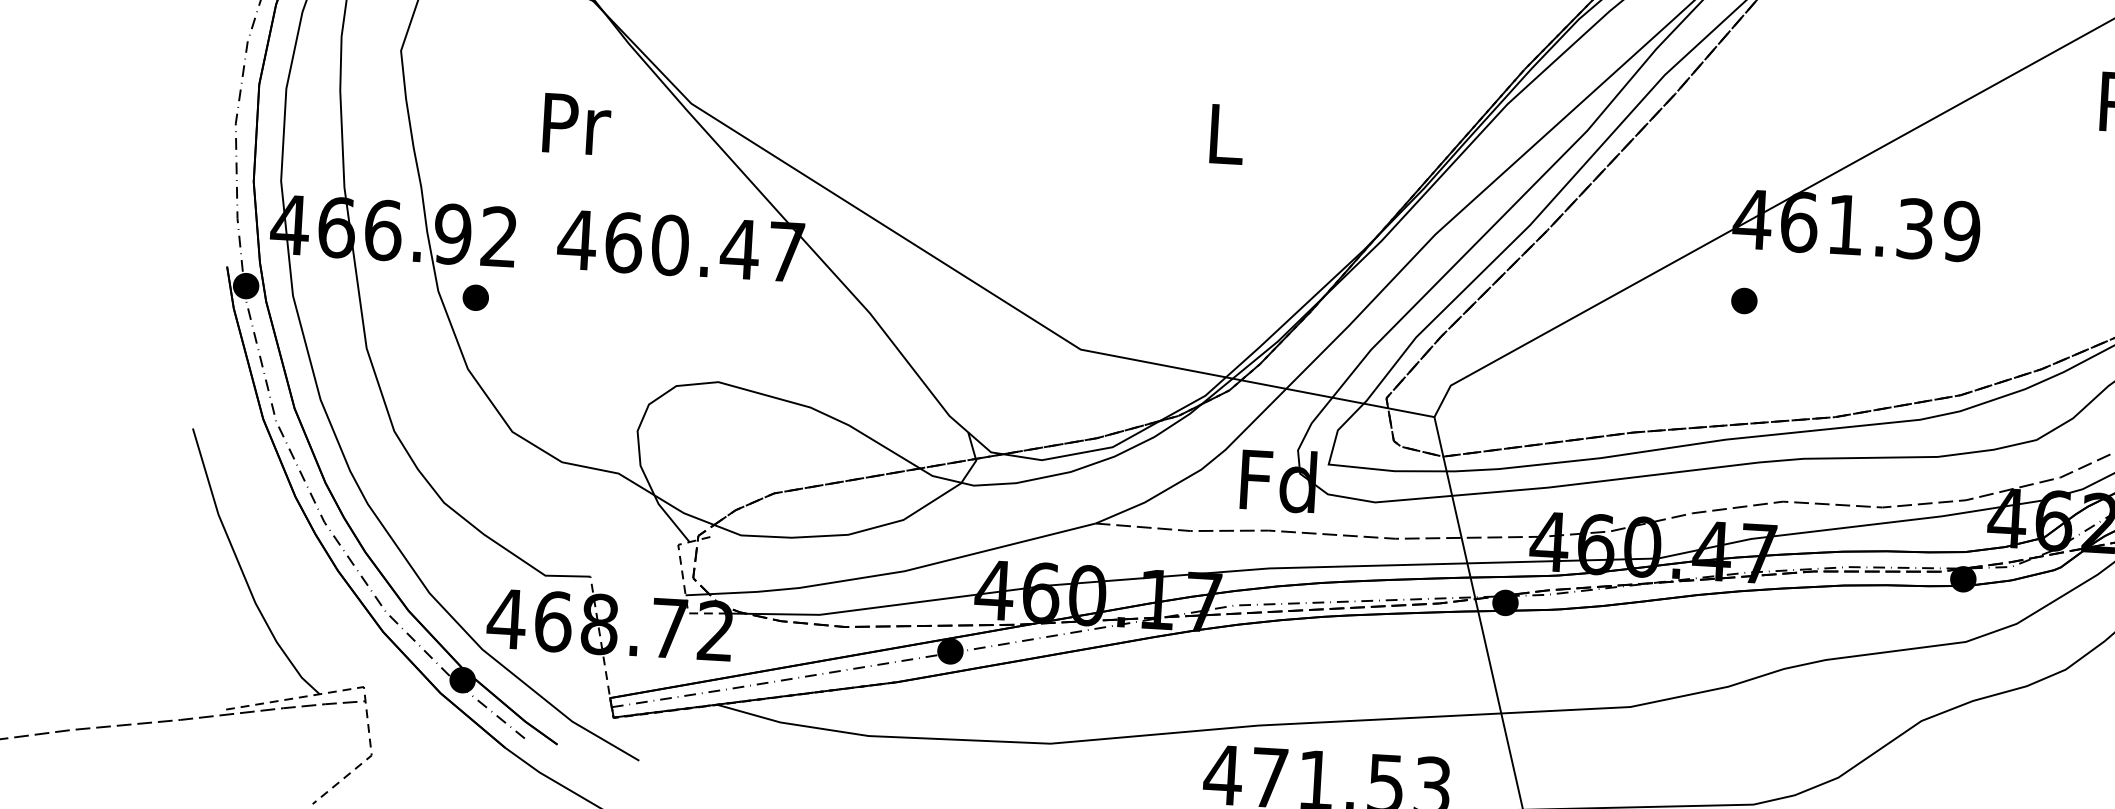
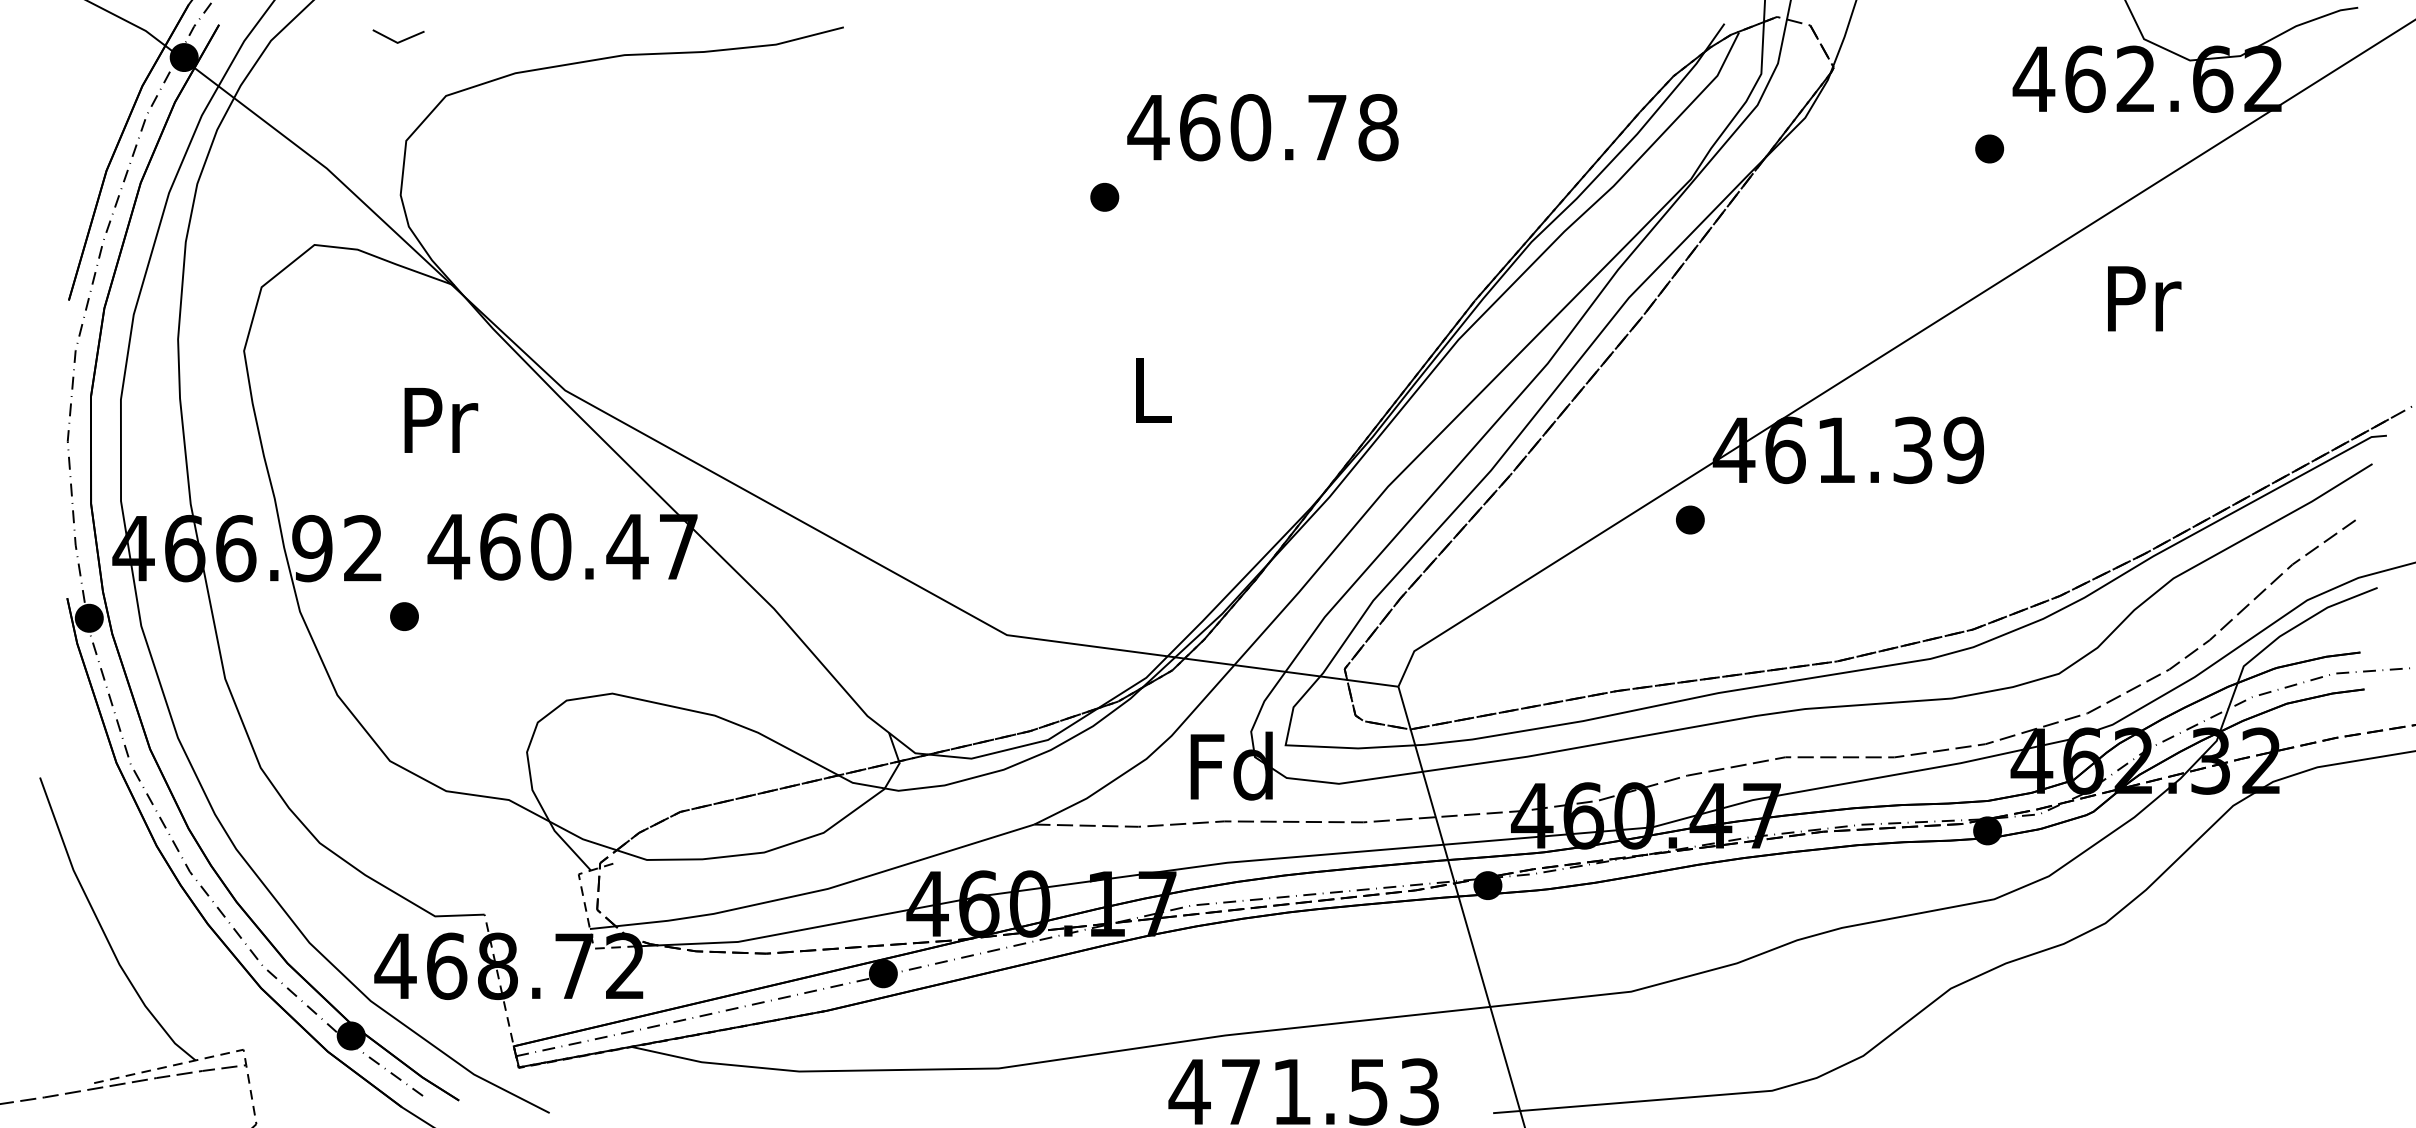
part: (475, 297) -> (404, 616), moved
part: (1744, 300) -> (1690, 519), moved

